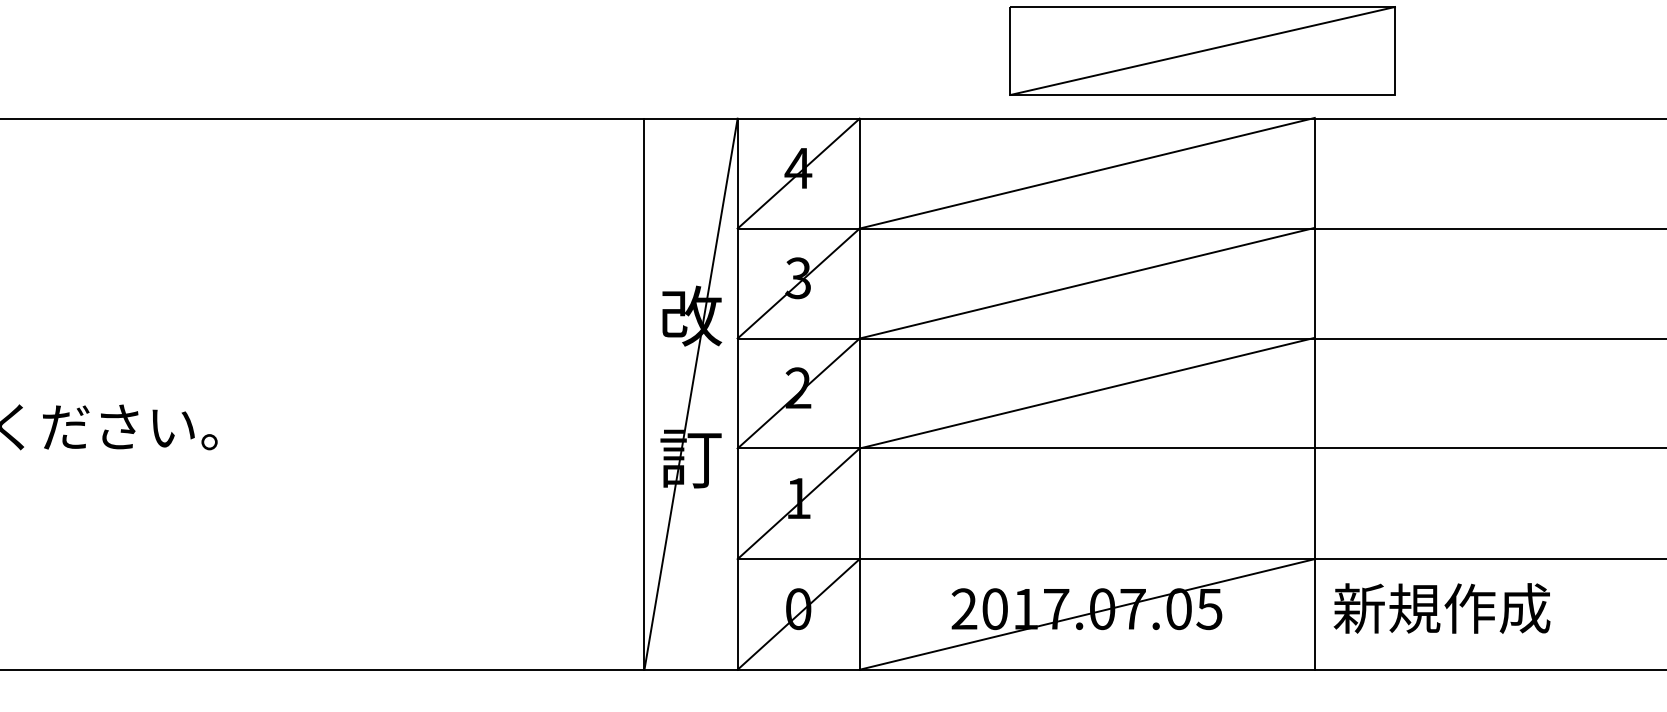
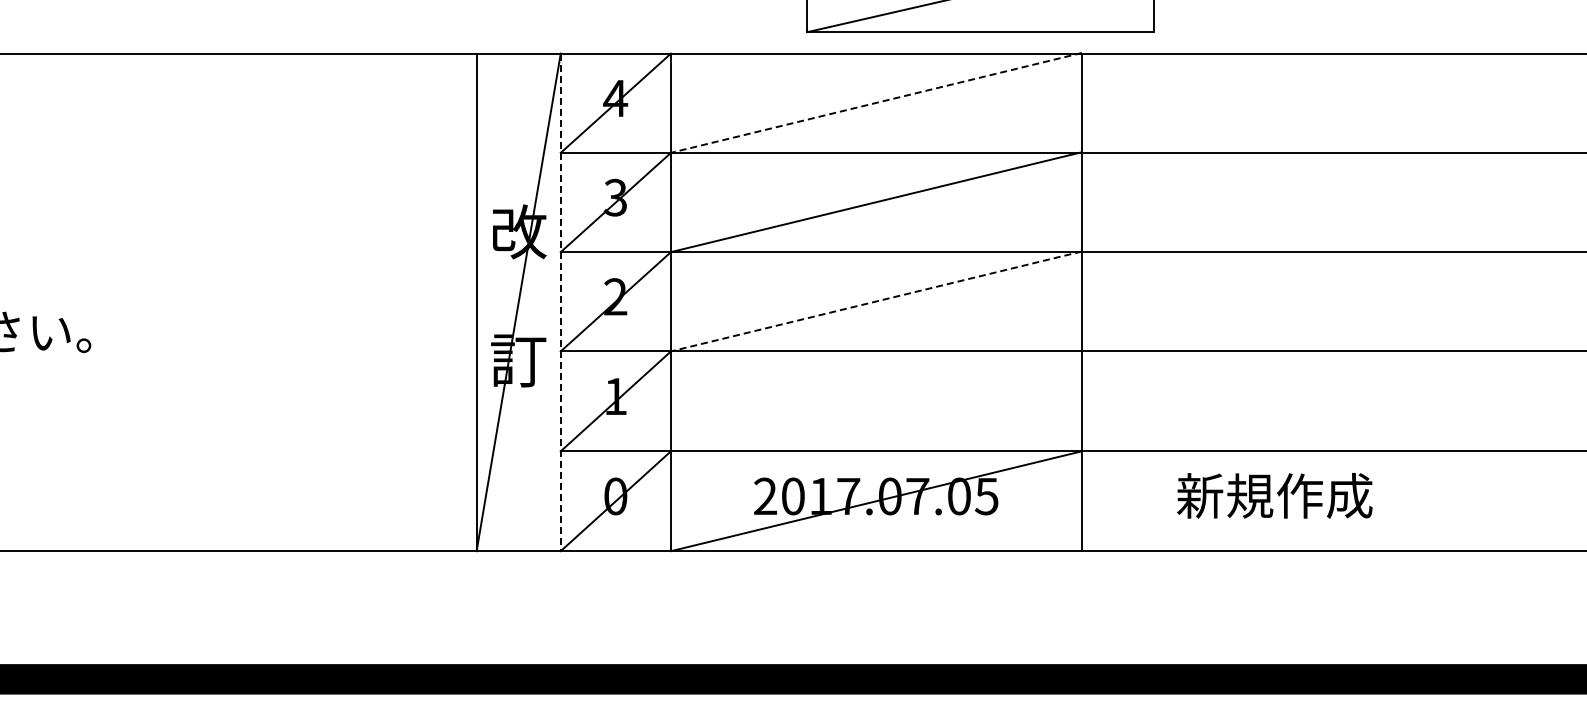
line: (1086, 173) -> (875, 103), solid -> dashed
line: (1086, 393) -> (875, 301), solid -> dashed
line: (737, 394) -> (560, 302), solid -> dashed
text: (1441, 608) -> (1274, 495), moved

